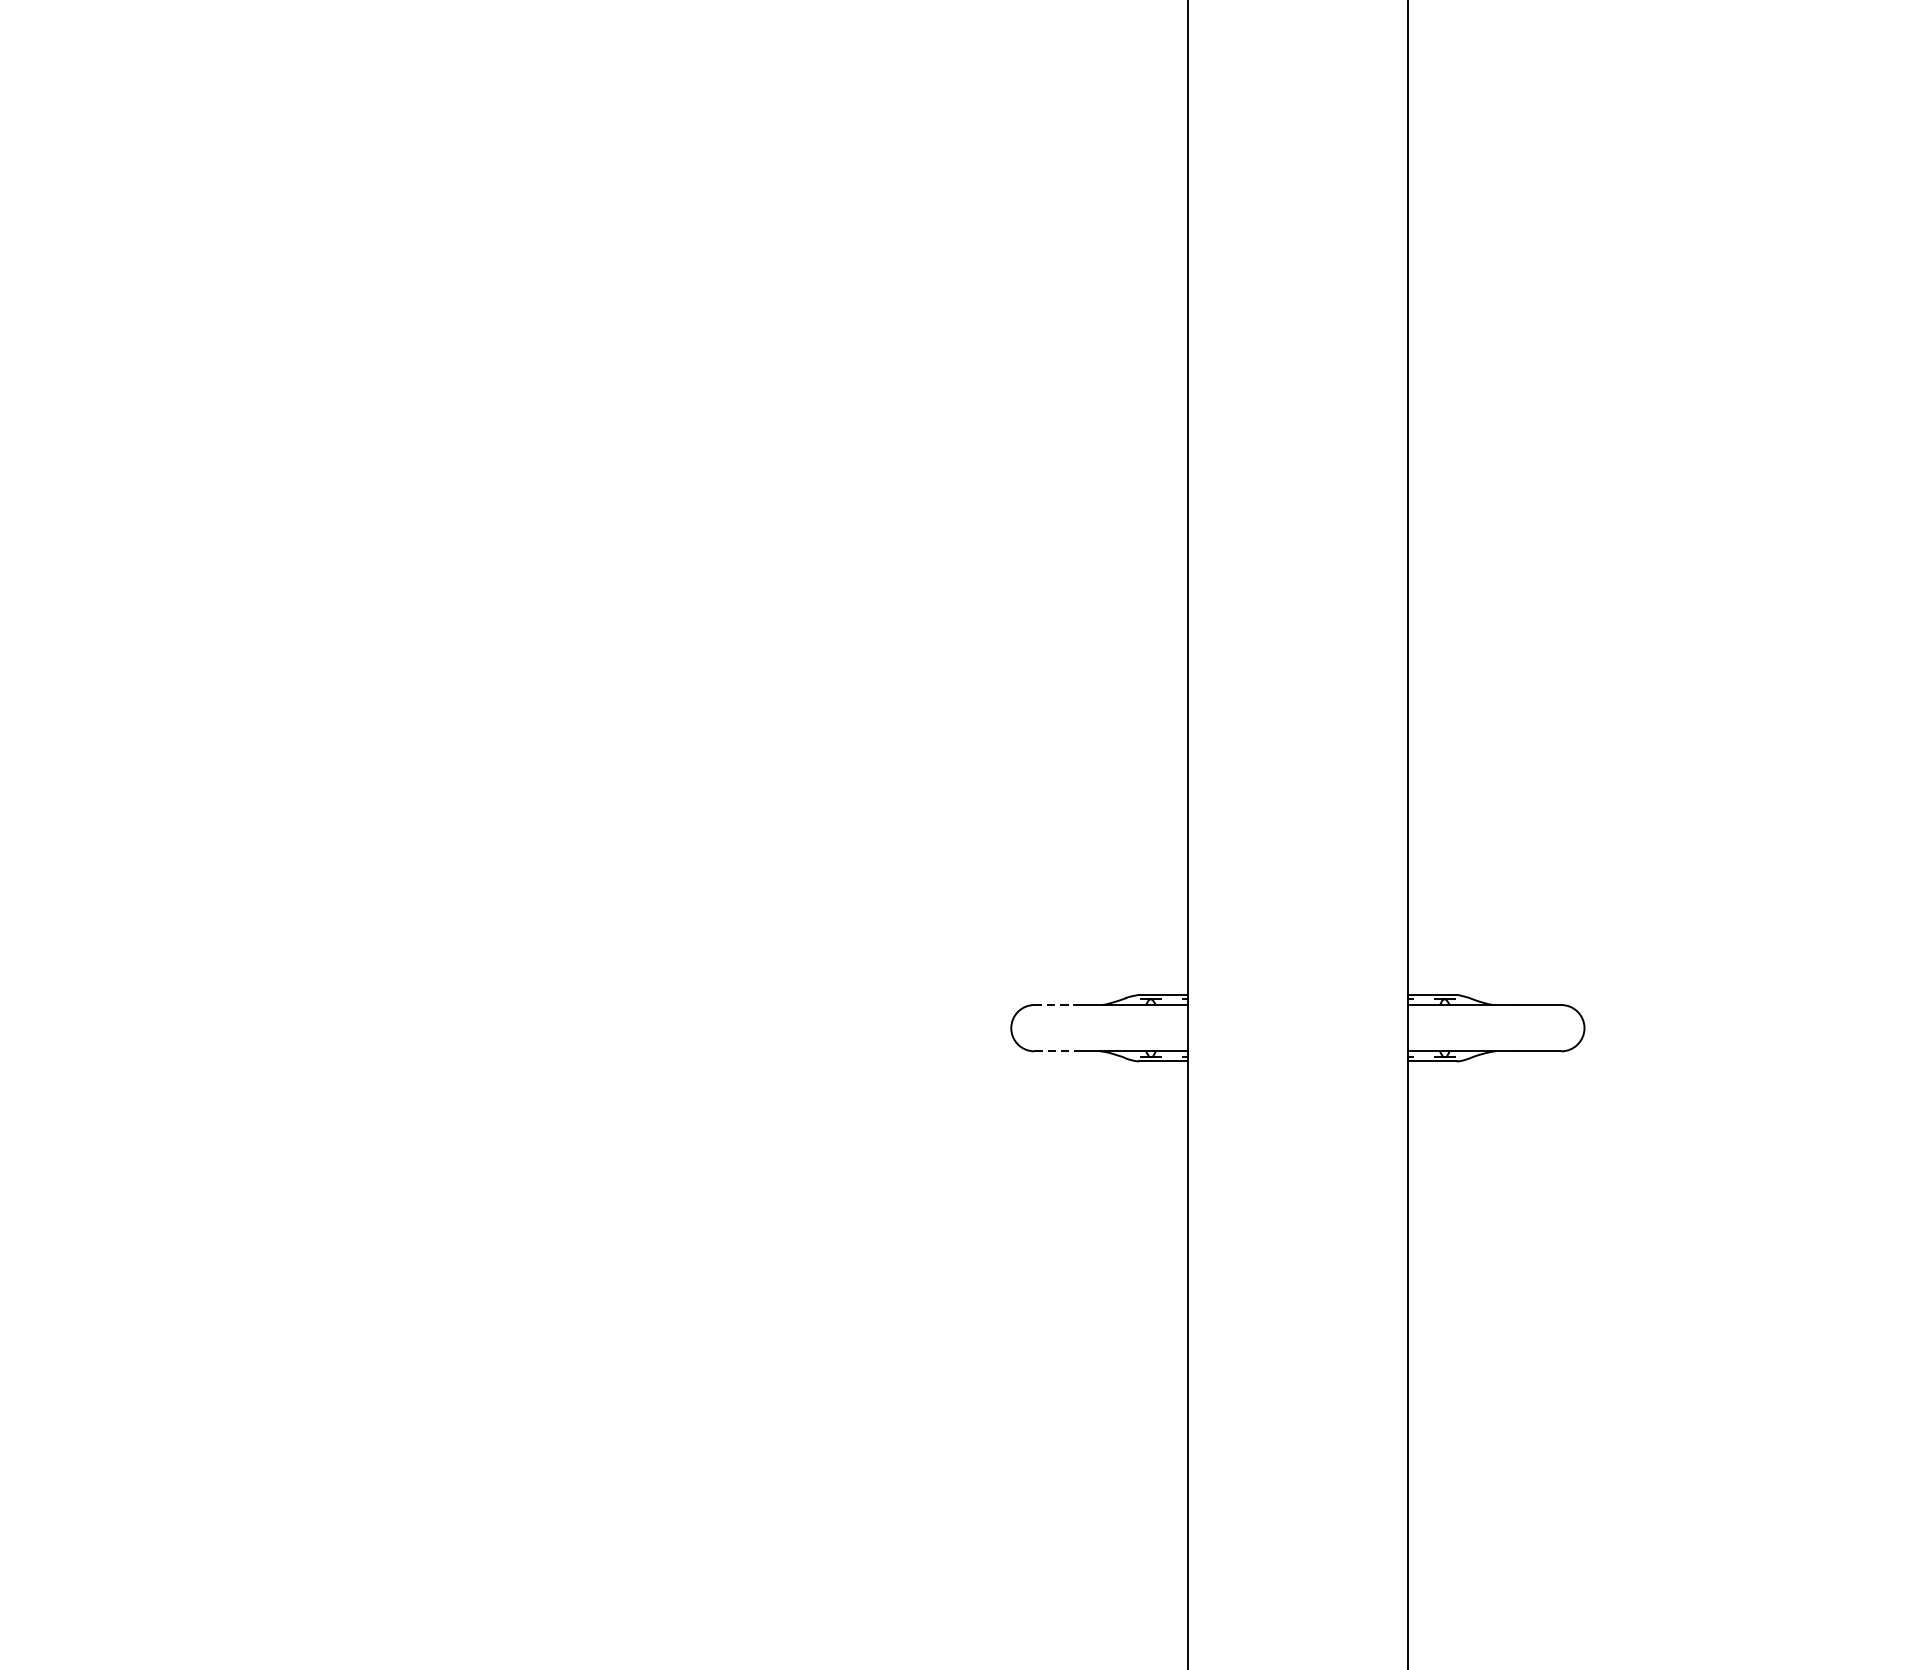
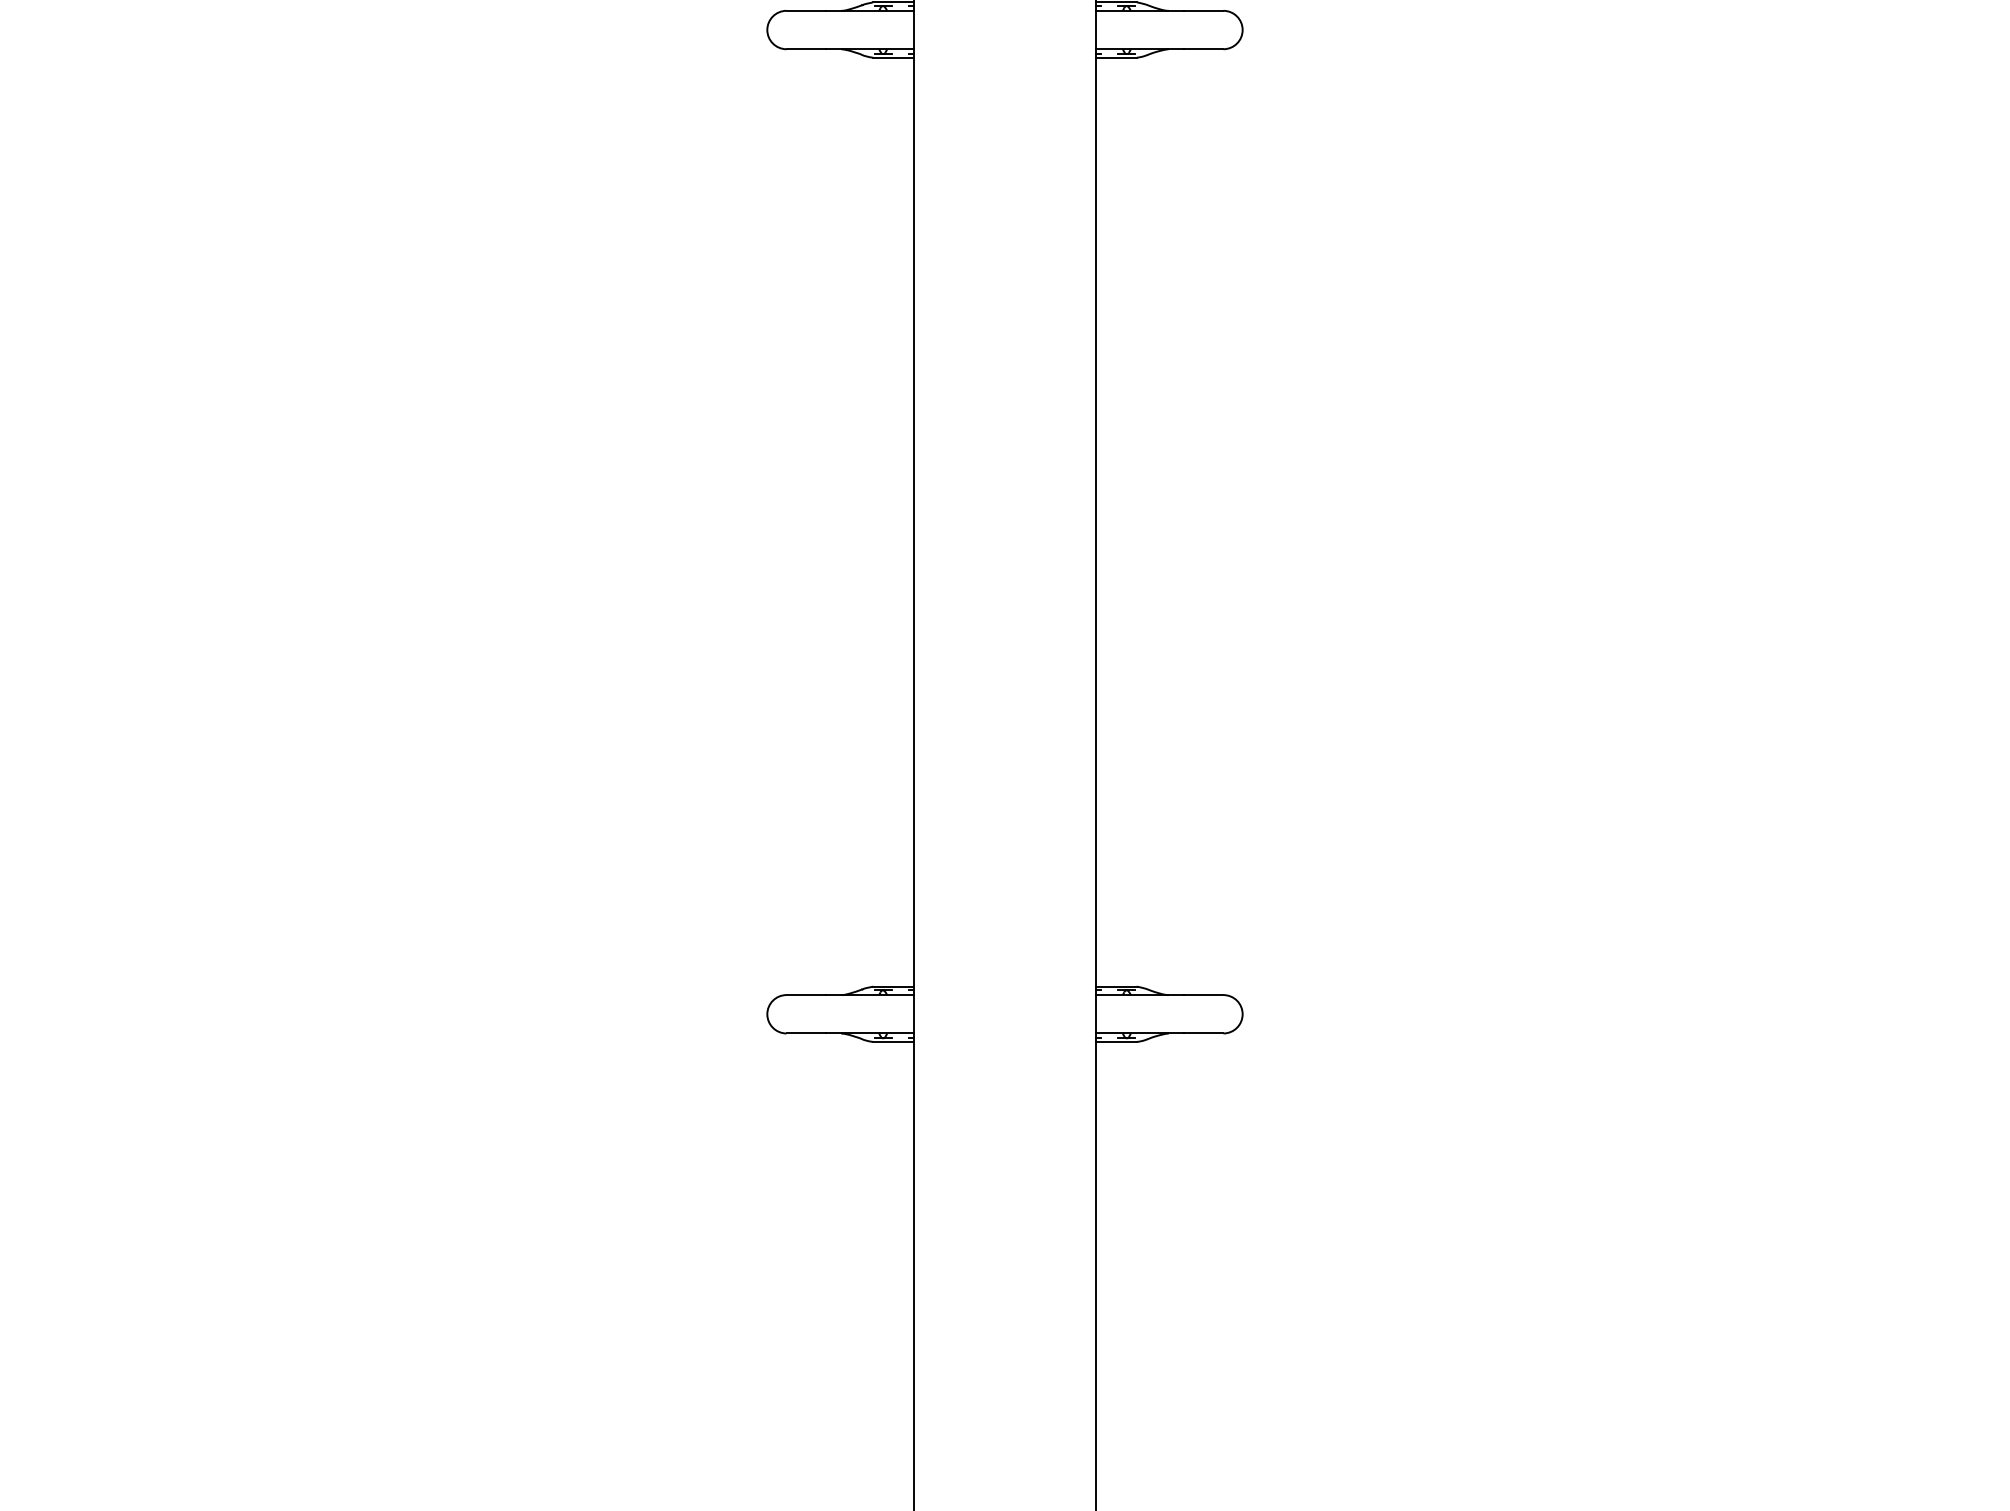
line: (1058, 1005) -> (806, 995), dashed -> solid
line: (1058, 1051) -> (806, 1033), dashed -> solid

